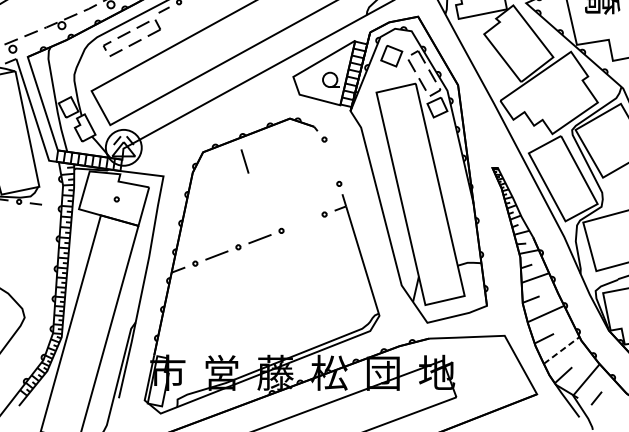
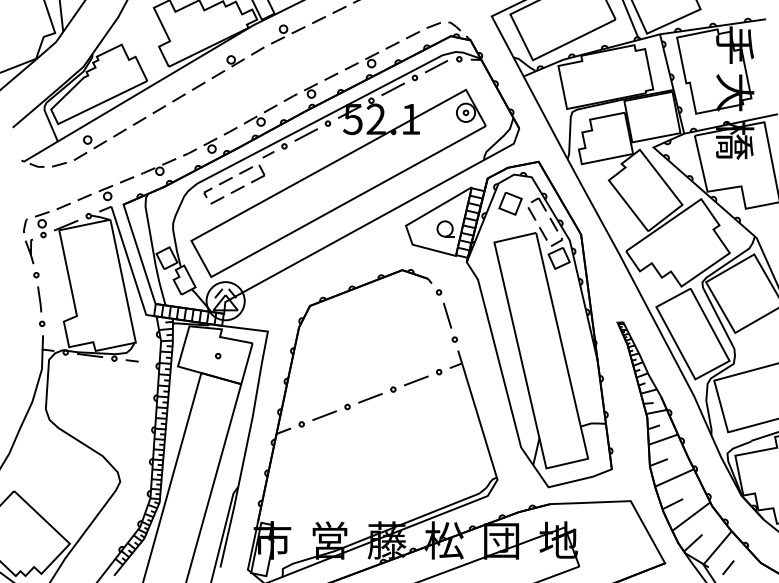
line: (244, 161) -> (447, 315), moved
line: (303, 222) -> (416, 380), added
line: (561, 350) -> (691, 516), dashed -> solid

